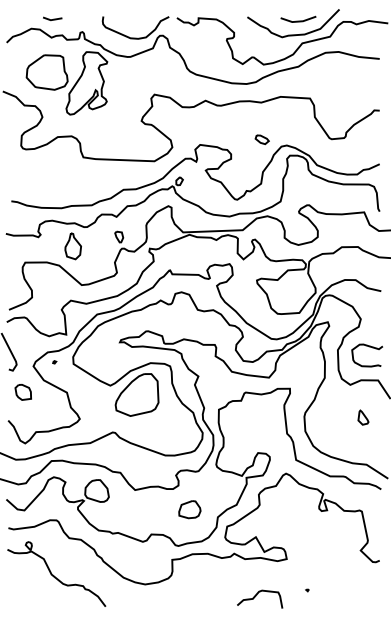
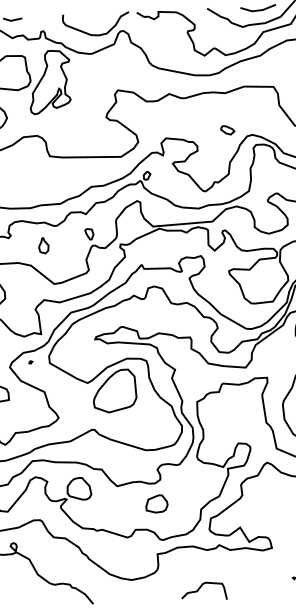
part: (72, 246) -> (43, 245), size x0.6
part: (189, 509) -> (156, 503), moved
curve: (257, 595) -> (201, 587), moved

